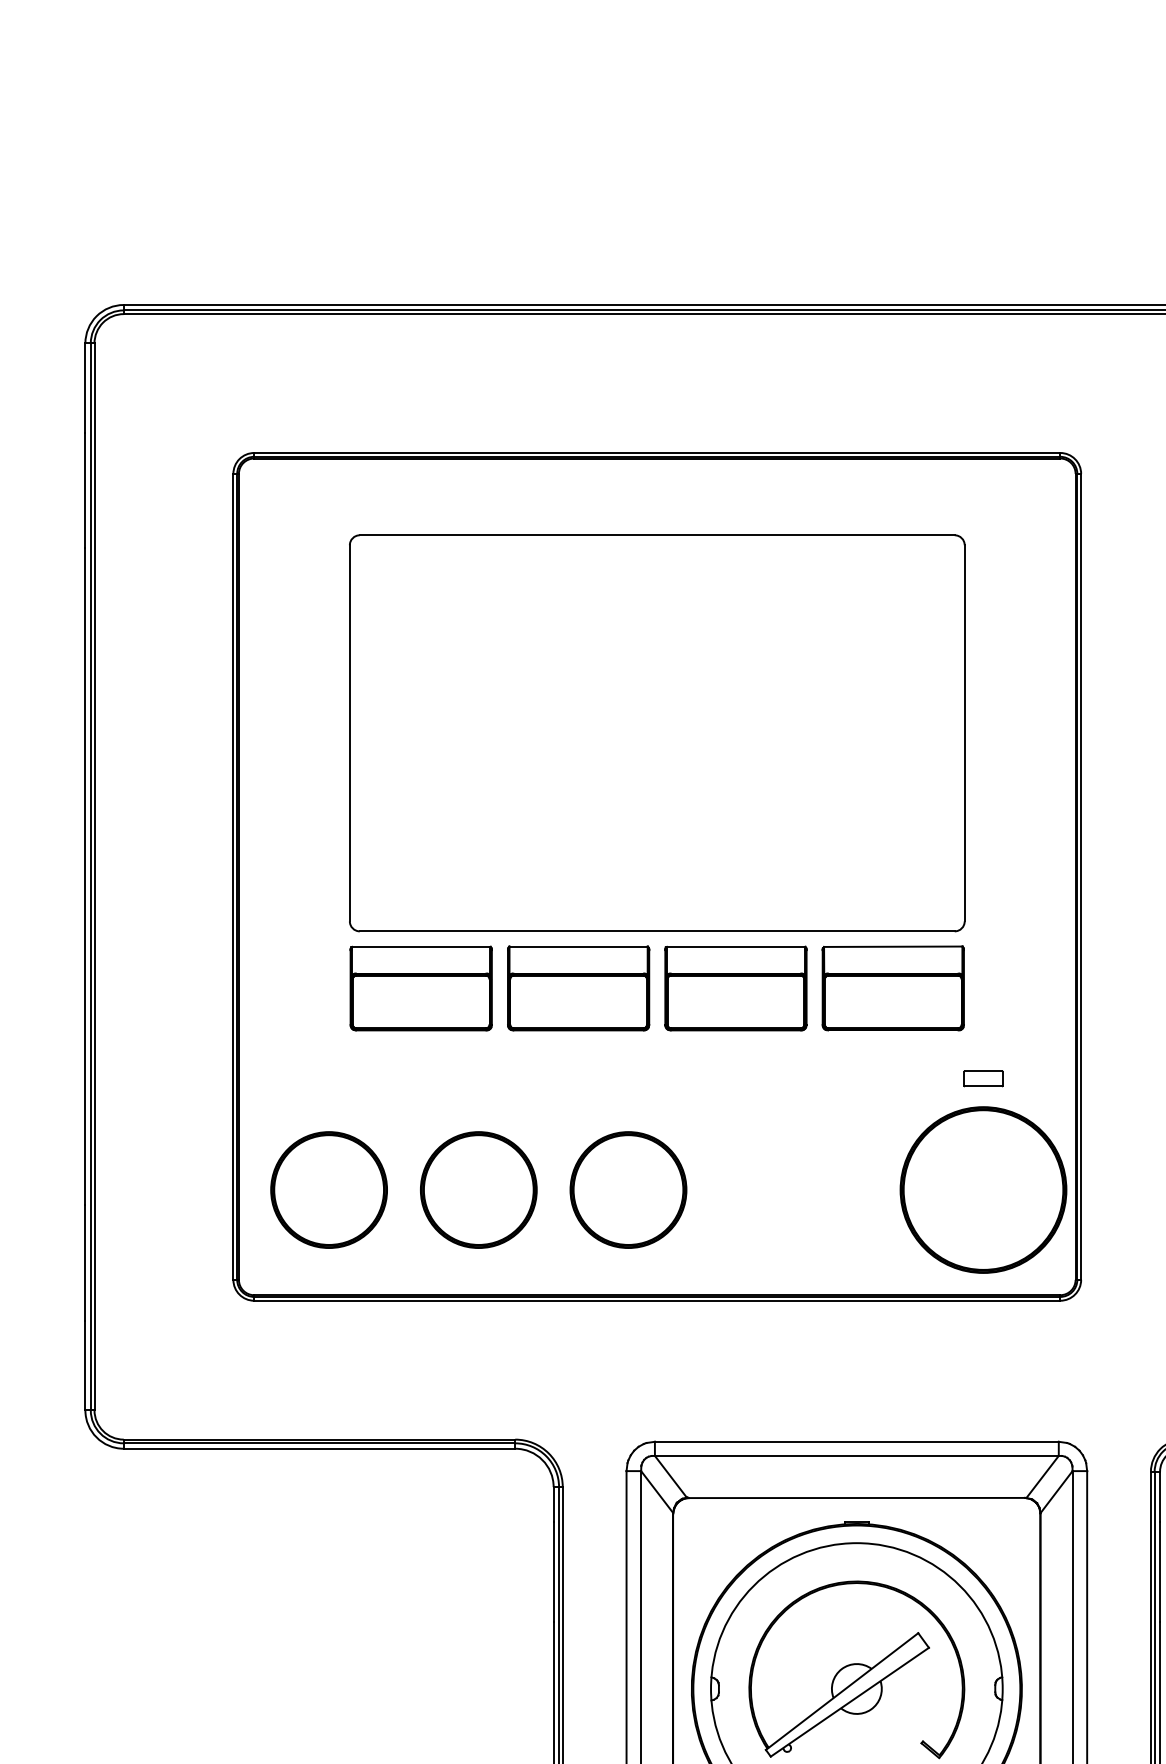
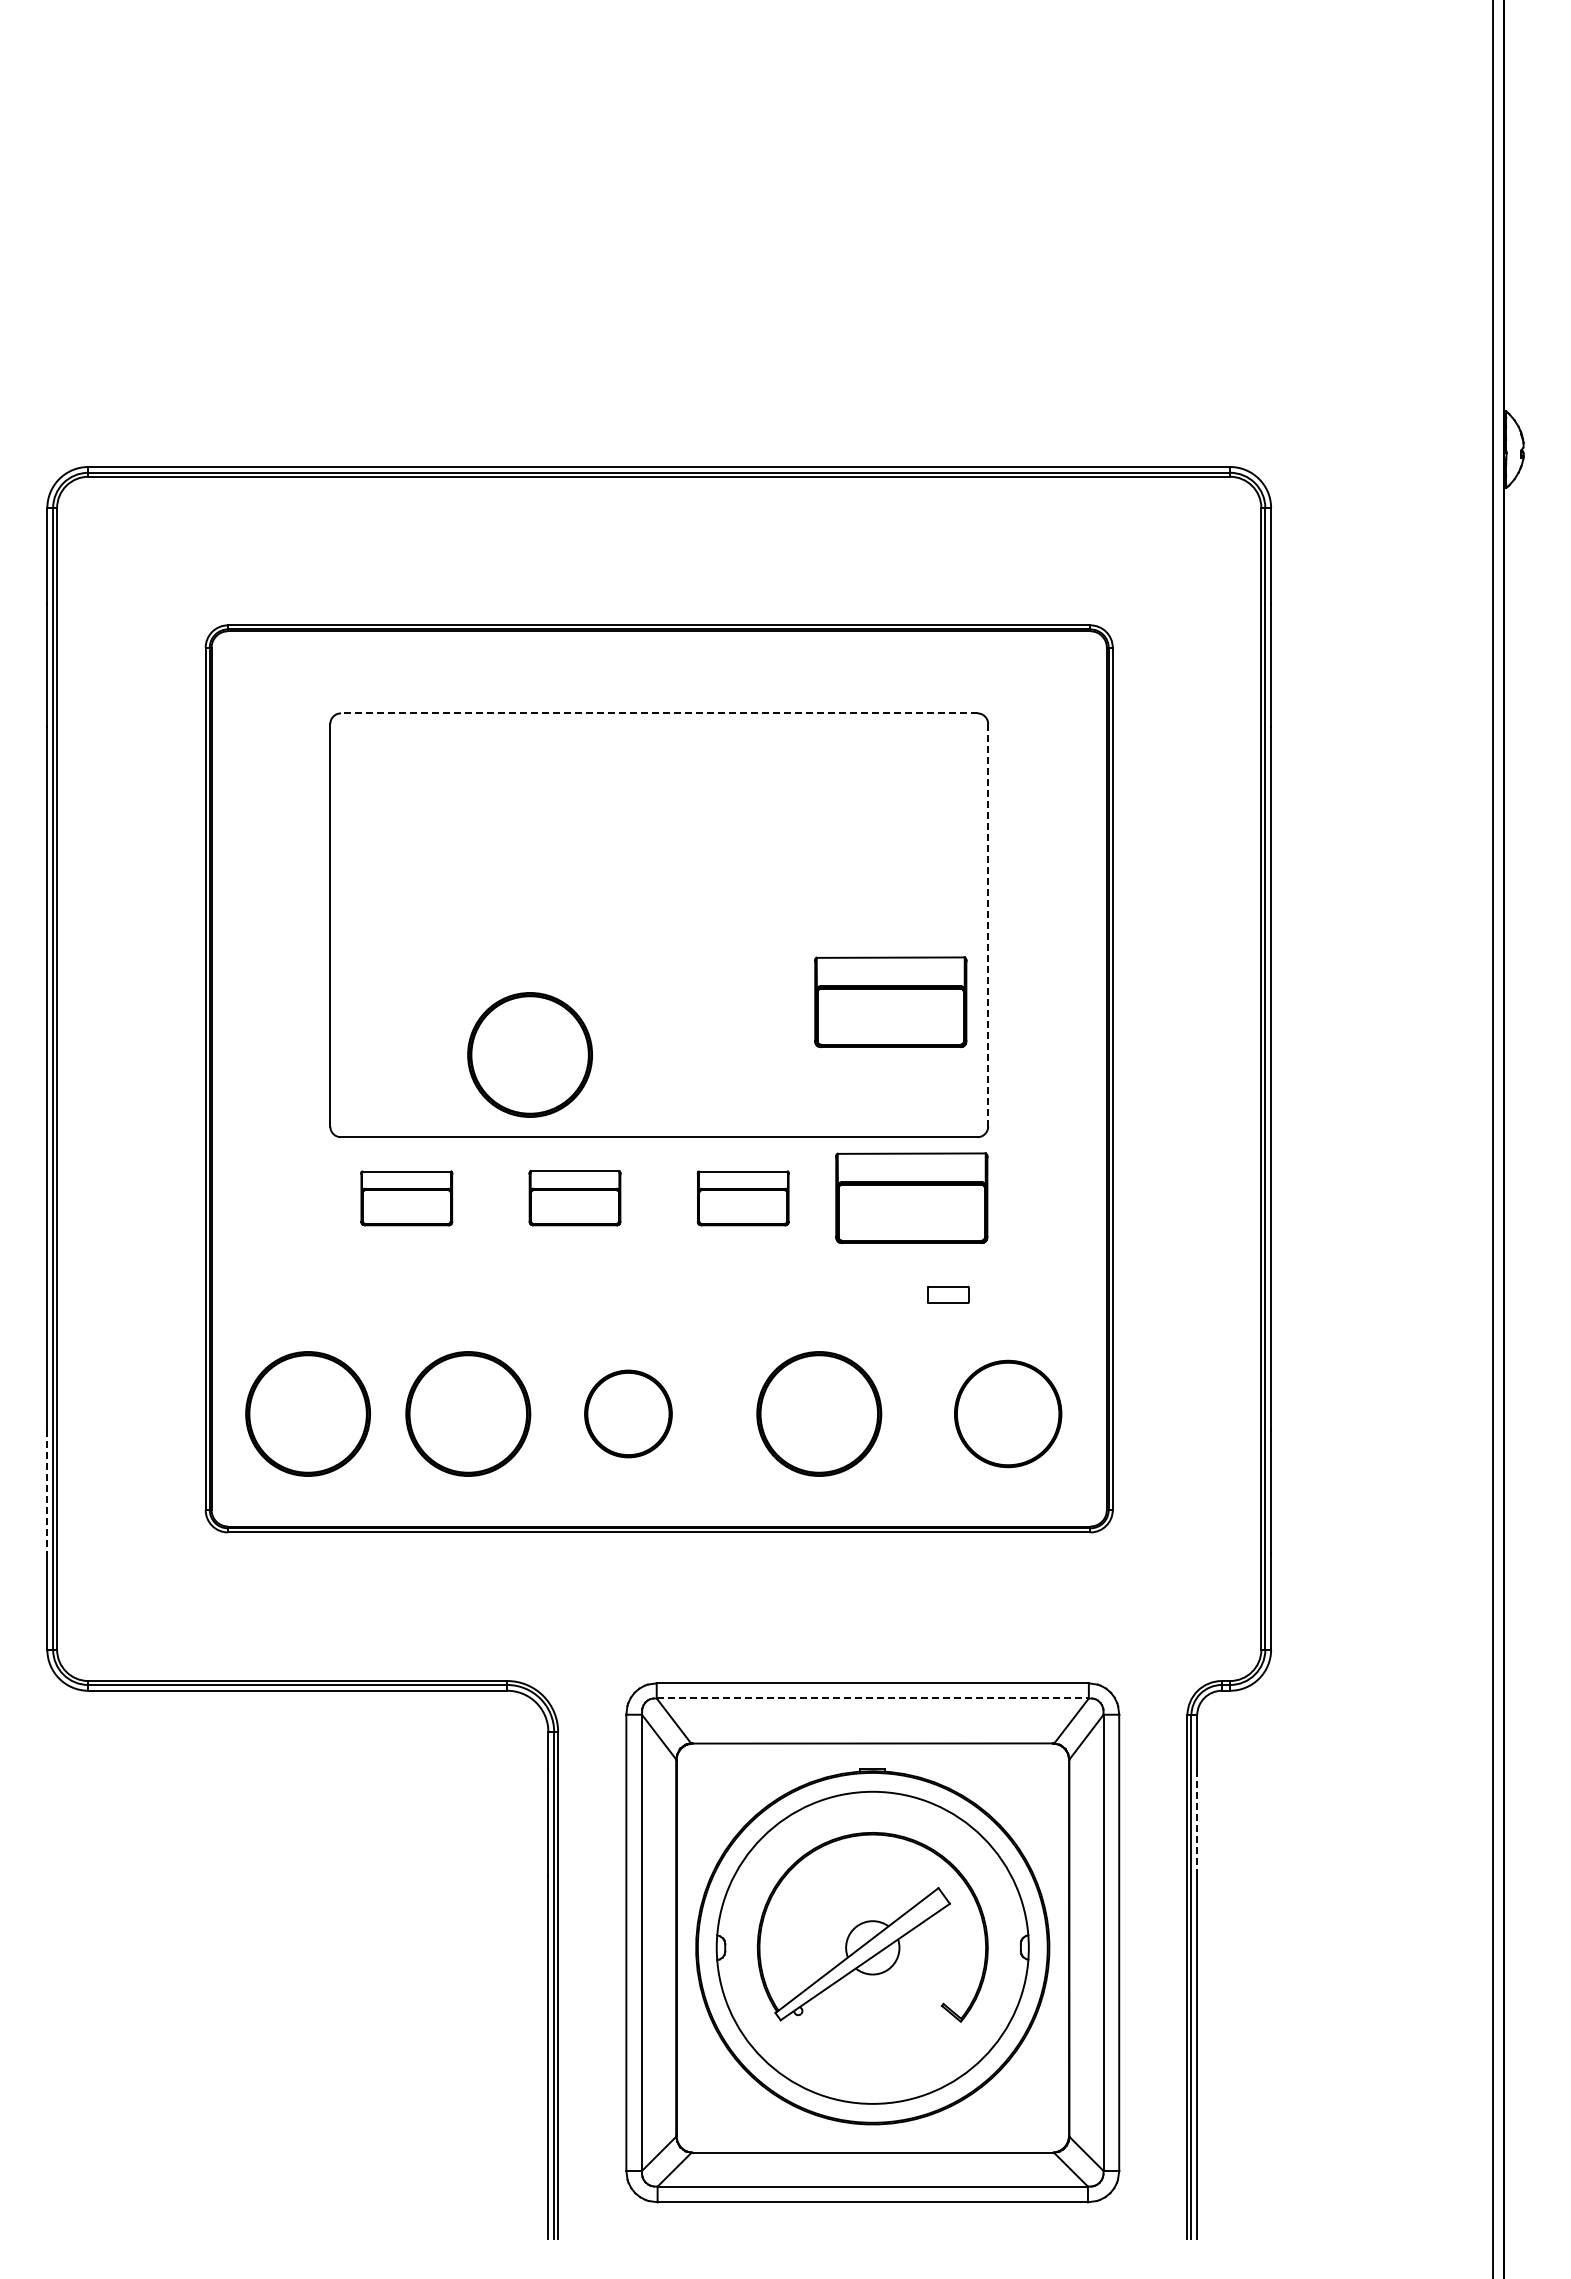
line: (656, 535) -> (658, 713), solid -> dashed
line: (964, 732) -> (988, 924), solid -> dashed
part: (873, 805) -> (890, 1002), added
part: (536, 854) -> (529, 1054), added
part: (421, 988) -> (406, 1198), size x0.6
part: (578, 988) -> (574, 1198), size x0.6
part: (735, 988) -> (742, 1198), size x0.6
part: (983, 1078) -> (948, 1294), moved
part: (628, 1189) -> (628, 1413), size x0.7
part: (807, 1189) -> (819, 1413), added
part: (982, 1189) -> (1007, 1413), size x0.6
line: (85, 1263) -> (47, 1492), solid -> dashed
line: (857, 1455) -> (873, 1698), solid -> dashed
line: (1160, 1571) -> (1197, 1822), solid -> dashed

